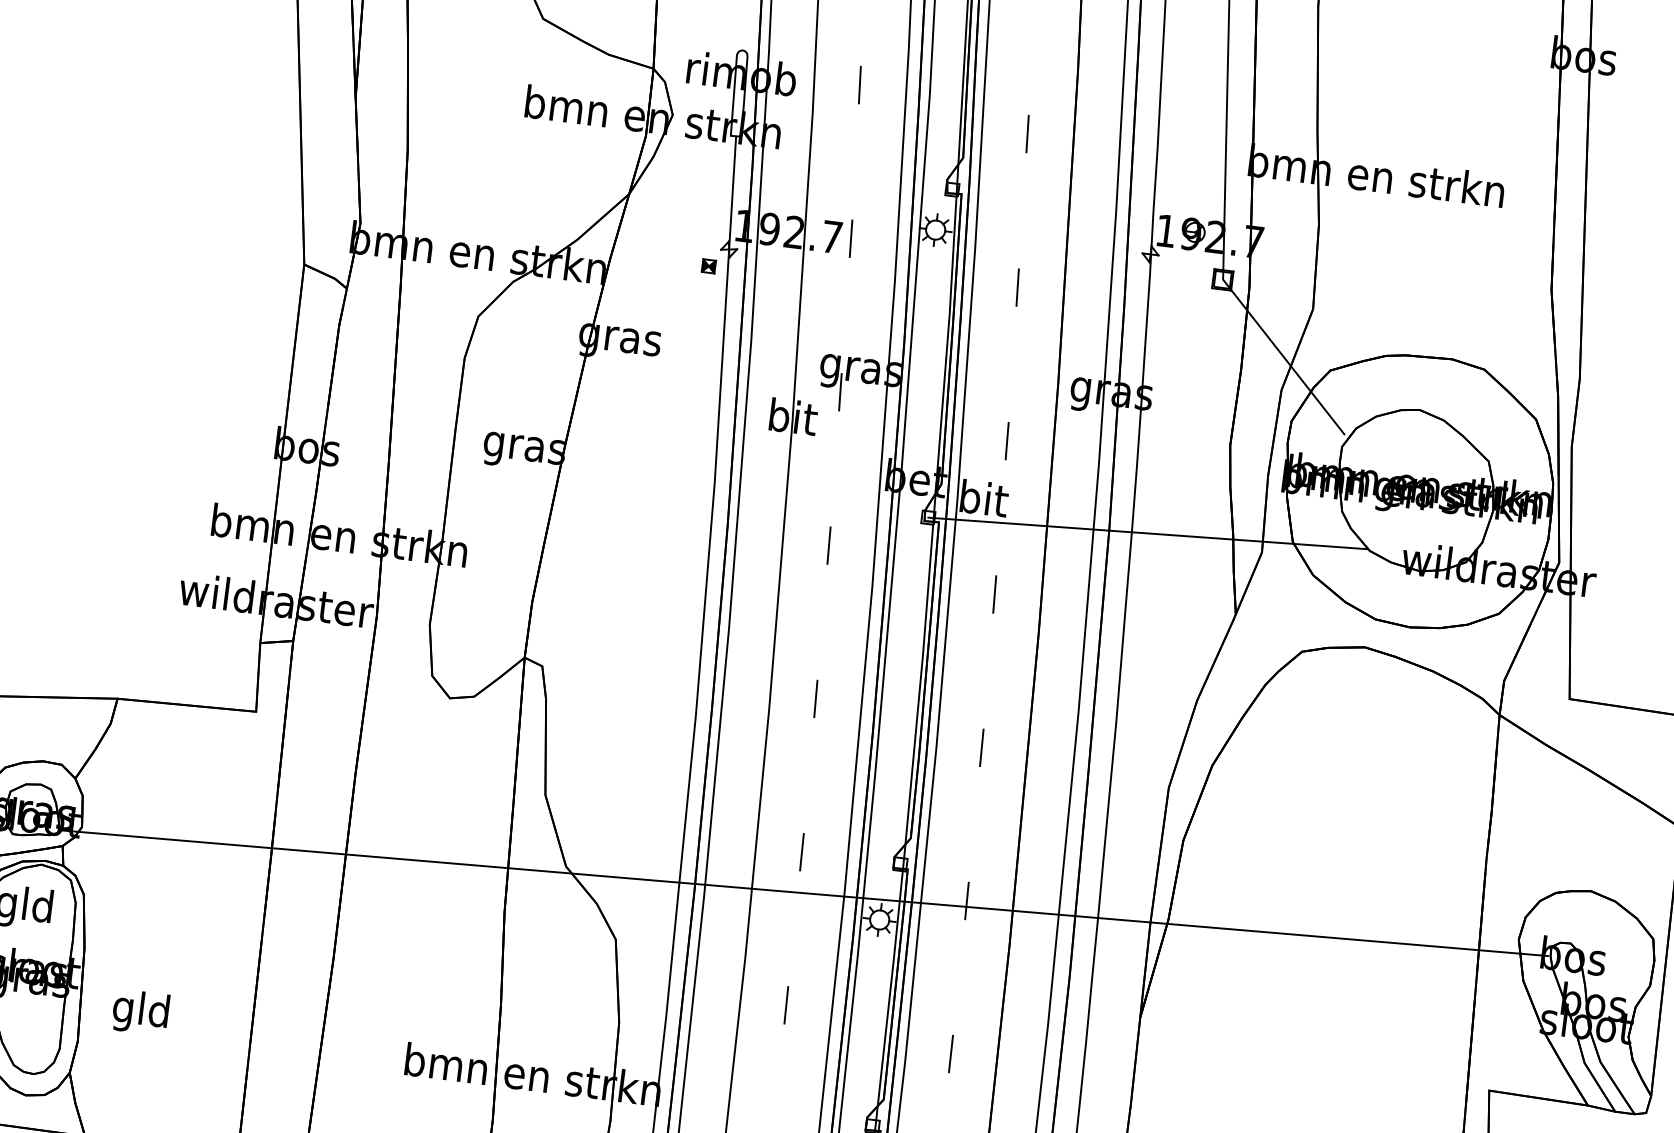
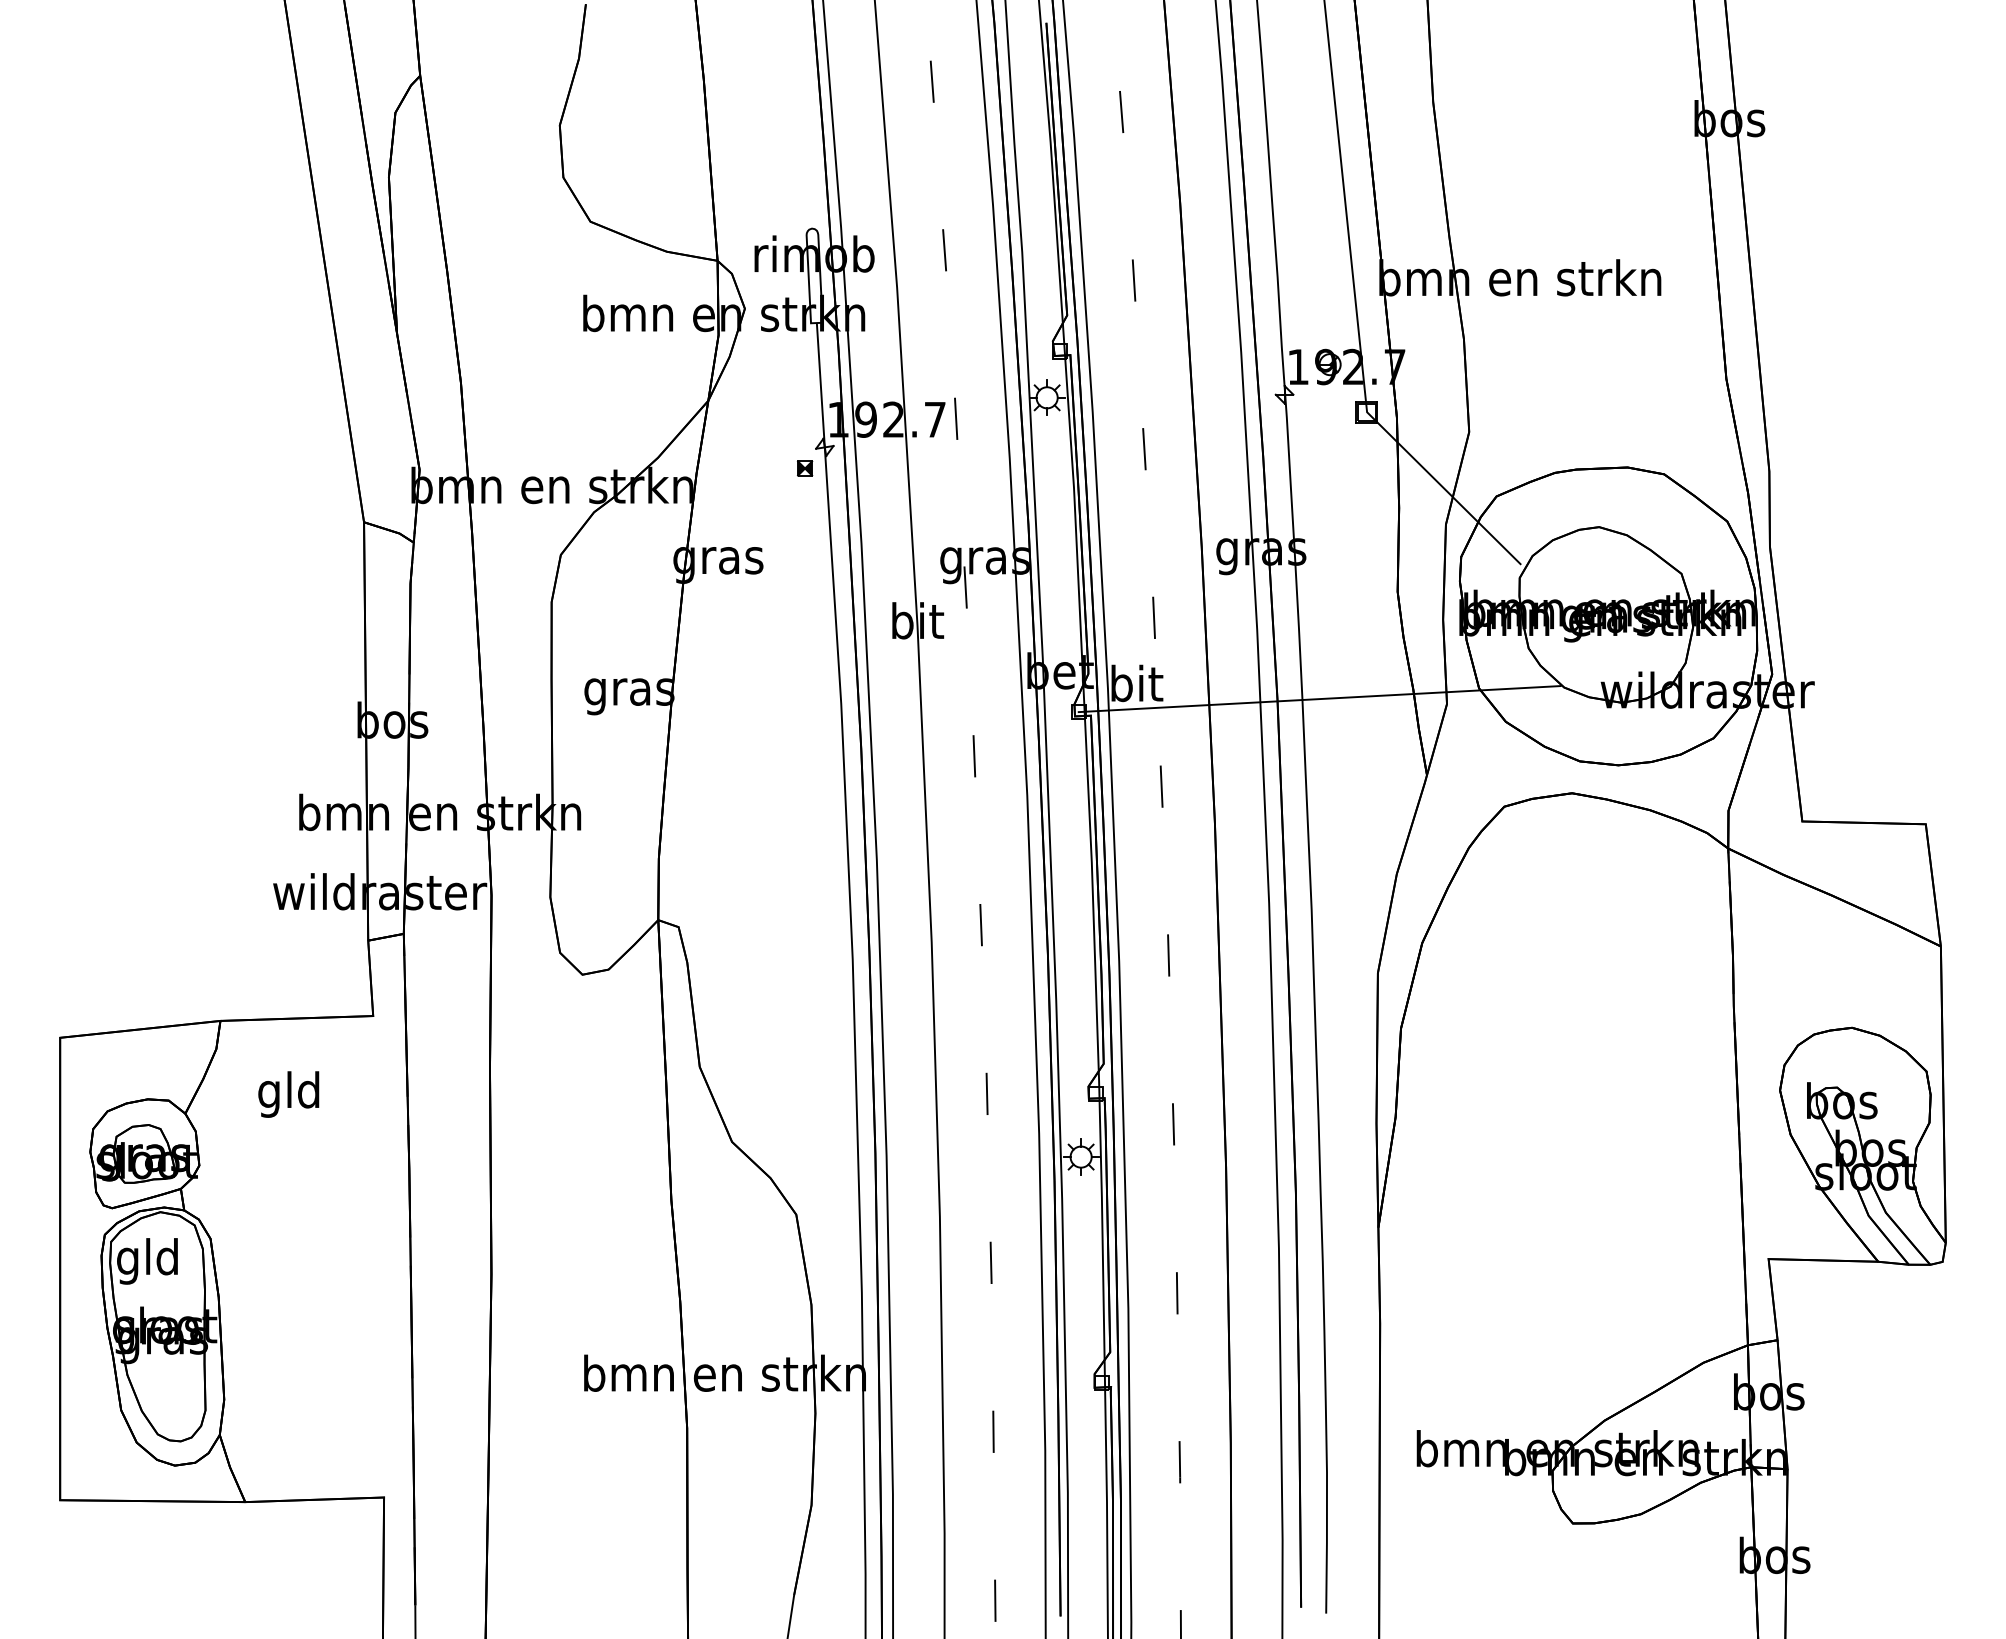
line: (803, 893) -> (994, 1138), removed
text: (140, 1012) -> (288, 1094), moved

